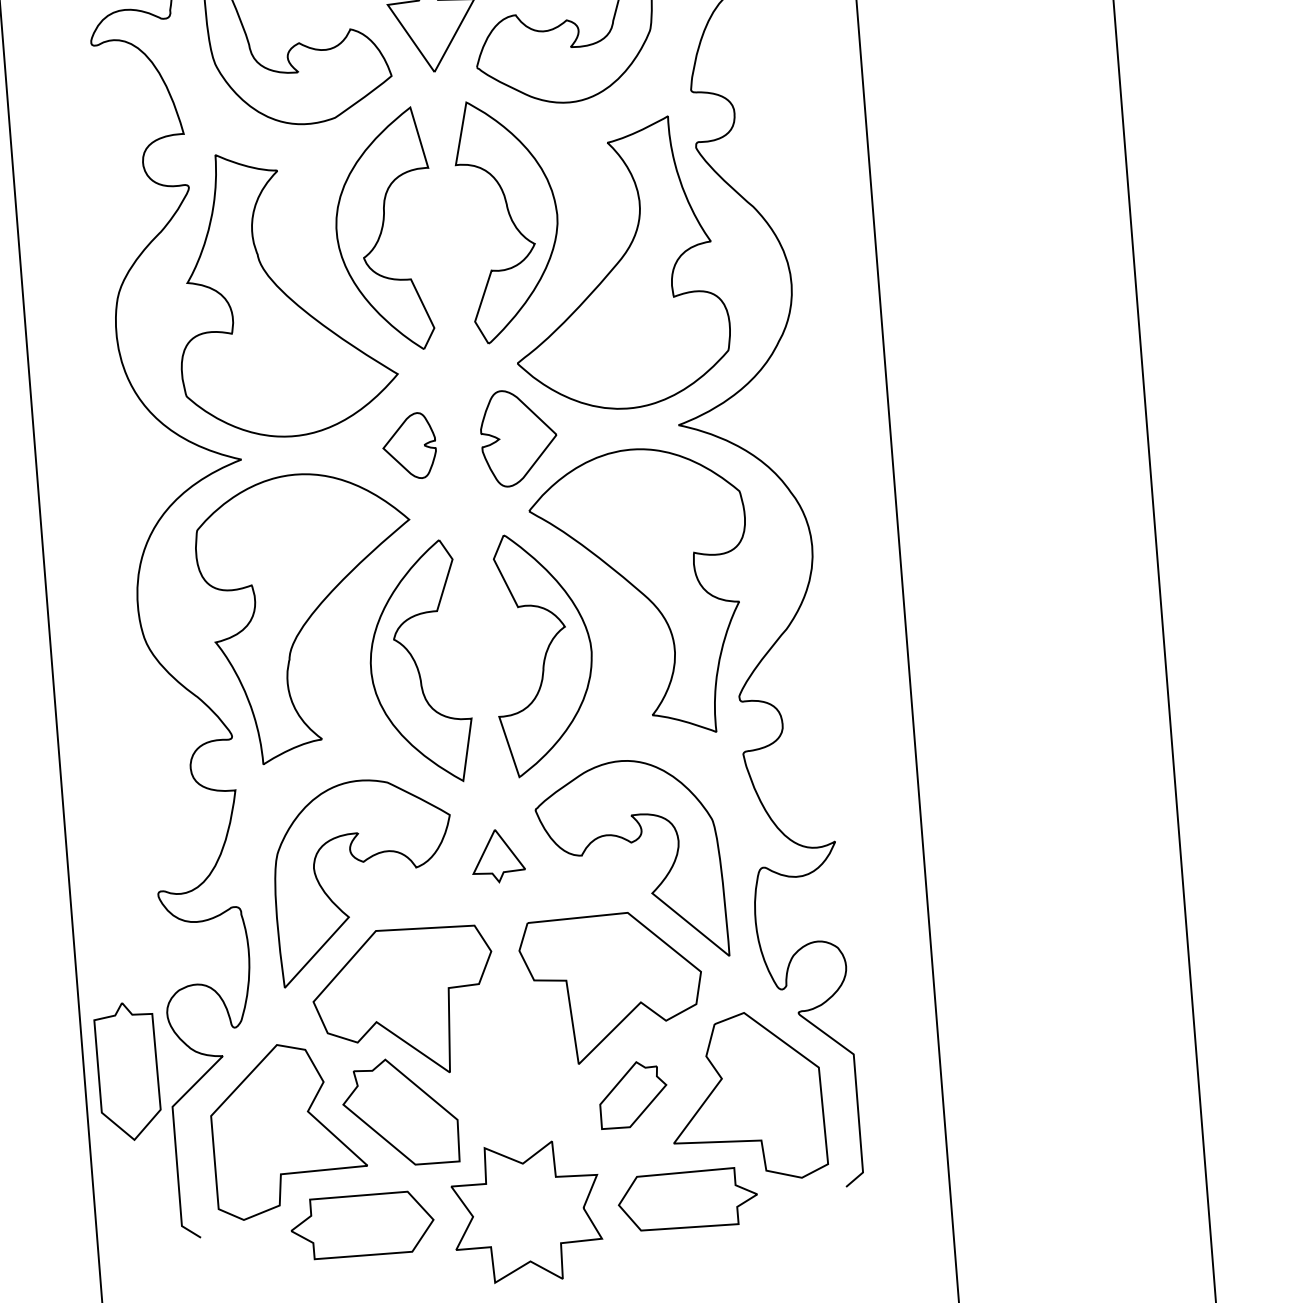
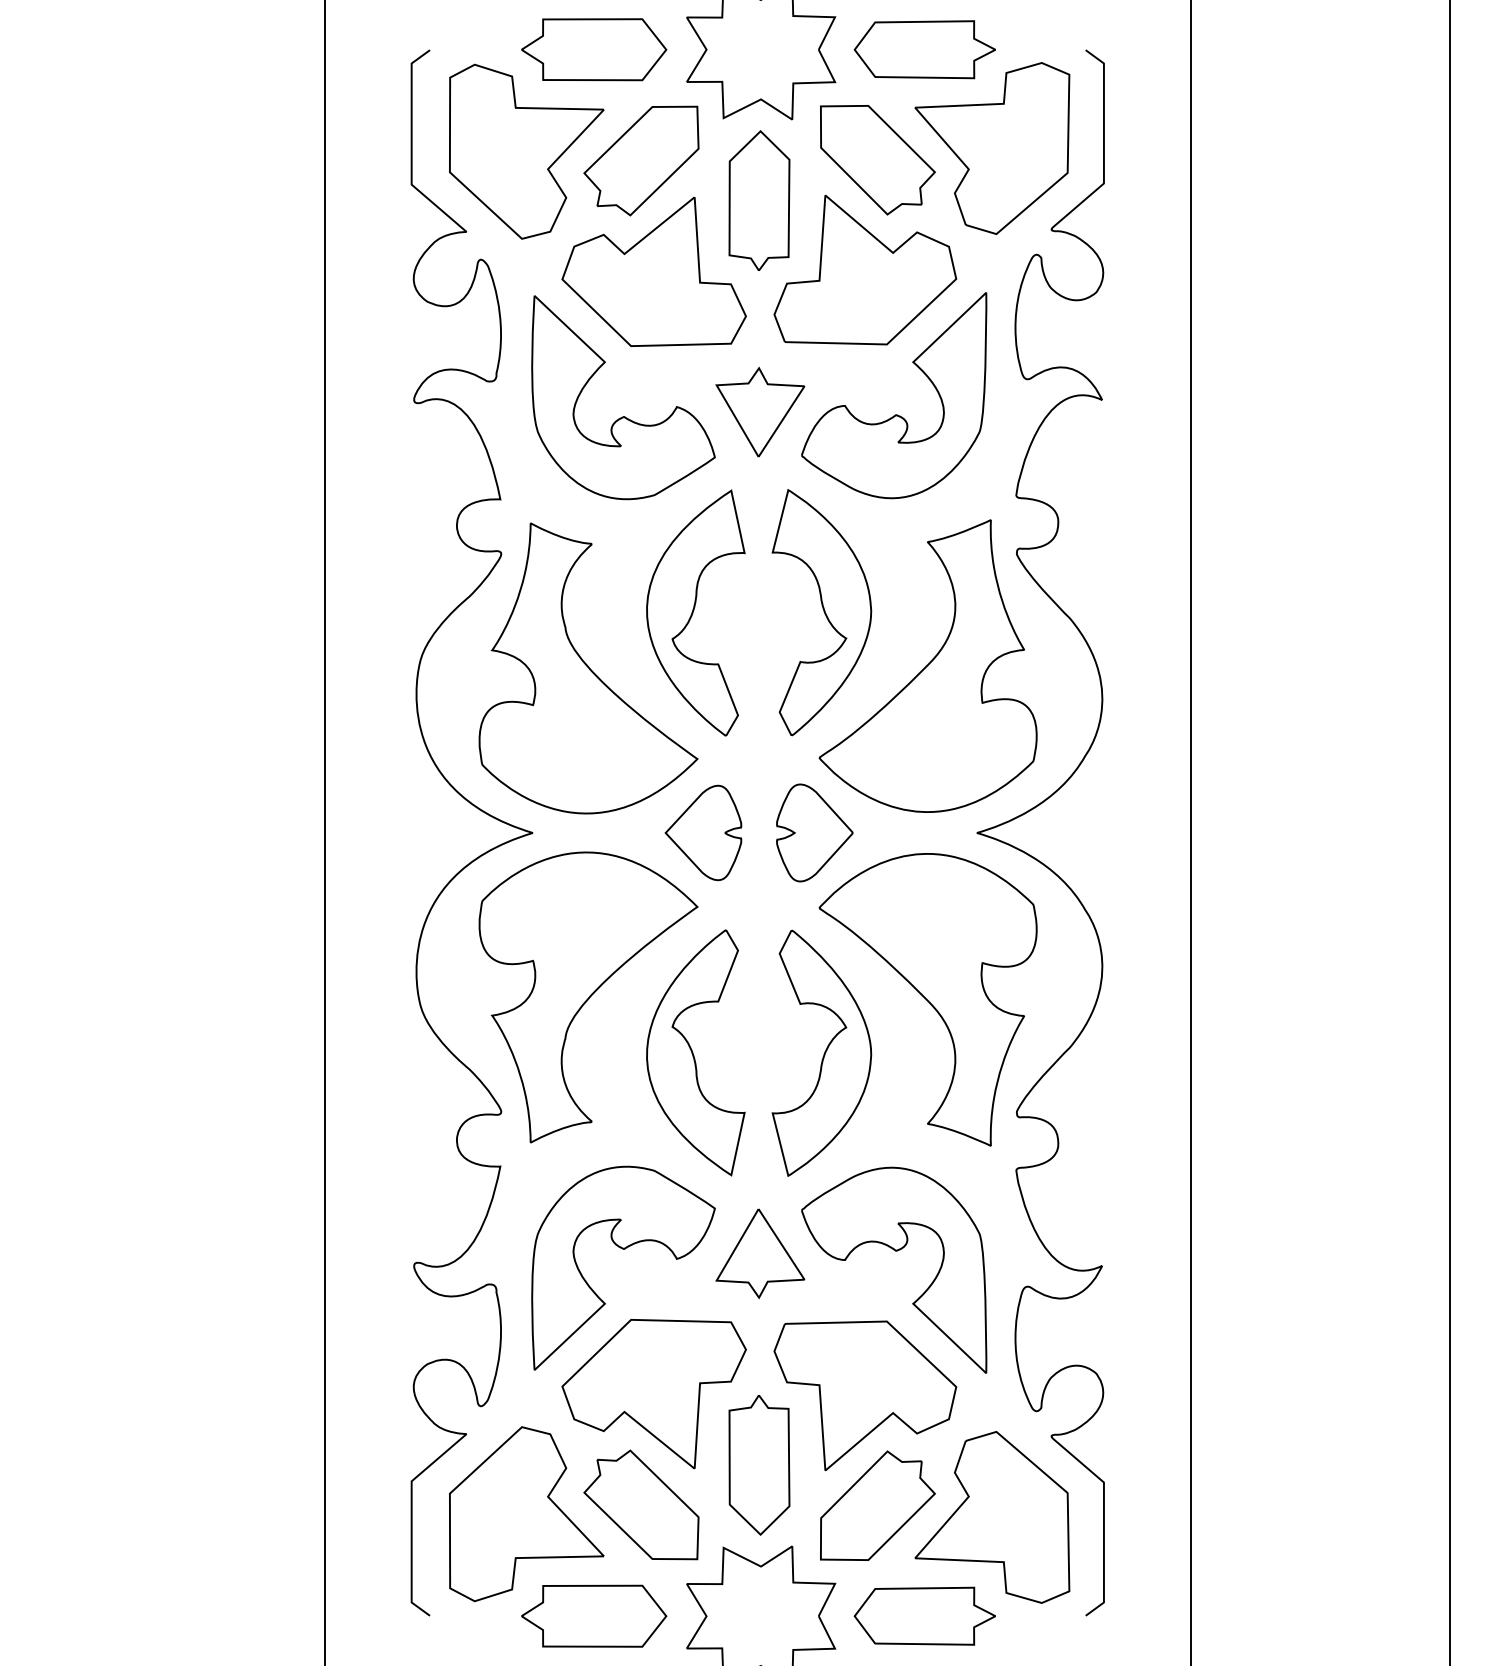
part: (409, 445) -> (703, 832), size x1.43
part: (498, 855) -> (760, 1253), size x1.67
part: (128, 1071) -> (759, 1465), moved
part: (632, 1094) -> (877, 1505), size x1.67

